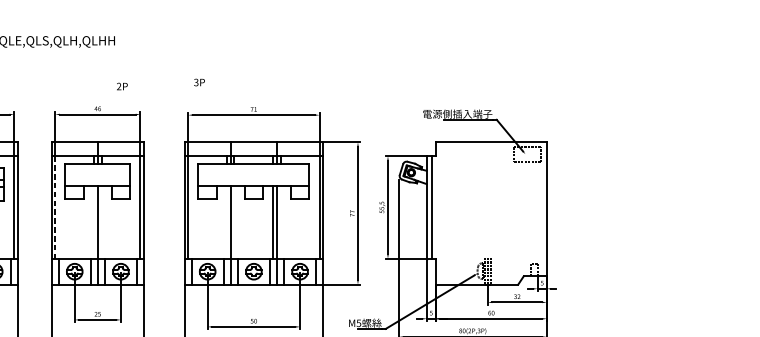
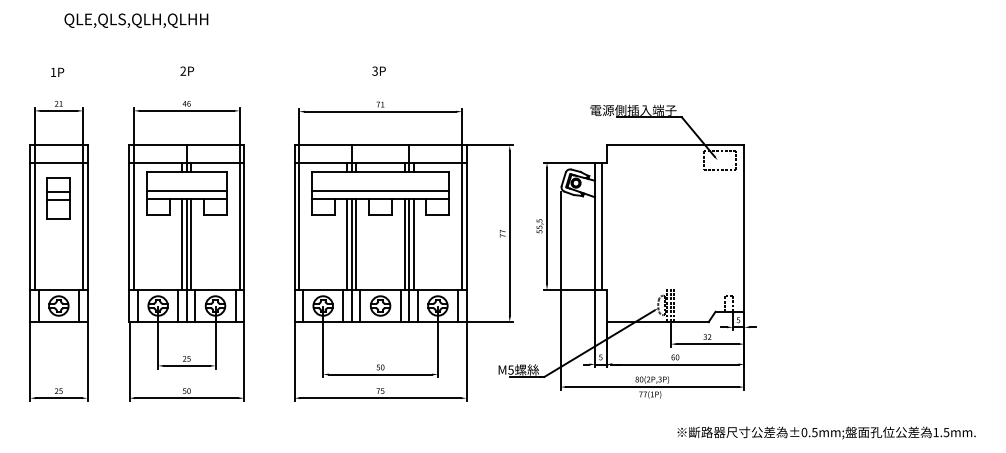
text: (199, 81) -> (378, 70), moved
text: (121, 85) -> (186, 70), moved
line: (97, 179) -> (186, 191), added
line: (253, 179) -> (380, 191), added
line: (55, 207) -> (134, 226), dashed -> solid
line: (94, 222) -> (182, 244), added
line: (101, 222) -> (191, 244), added
line: (227, 222) -> (347, 244), added
line: (234, 222) -> (356, 244), added
line: (280, 222) -> (413, 244), added

